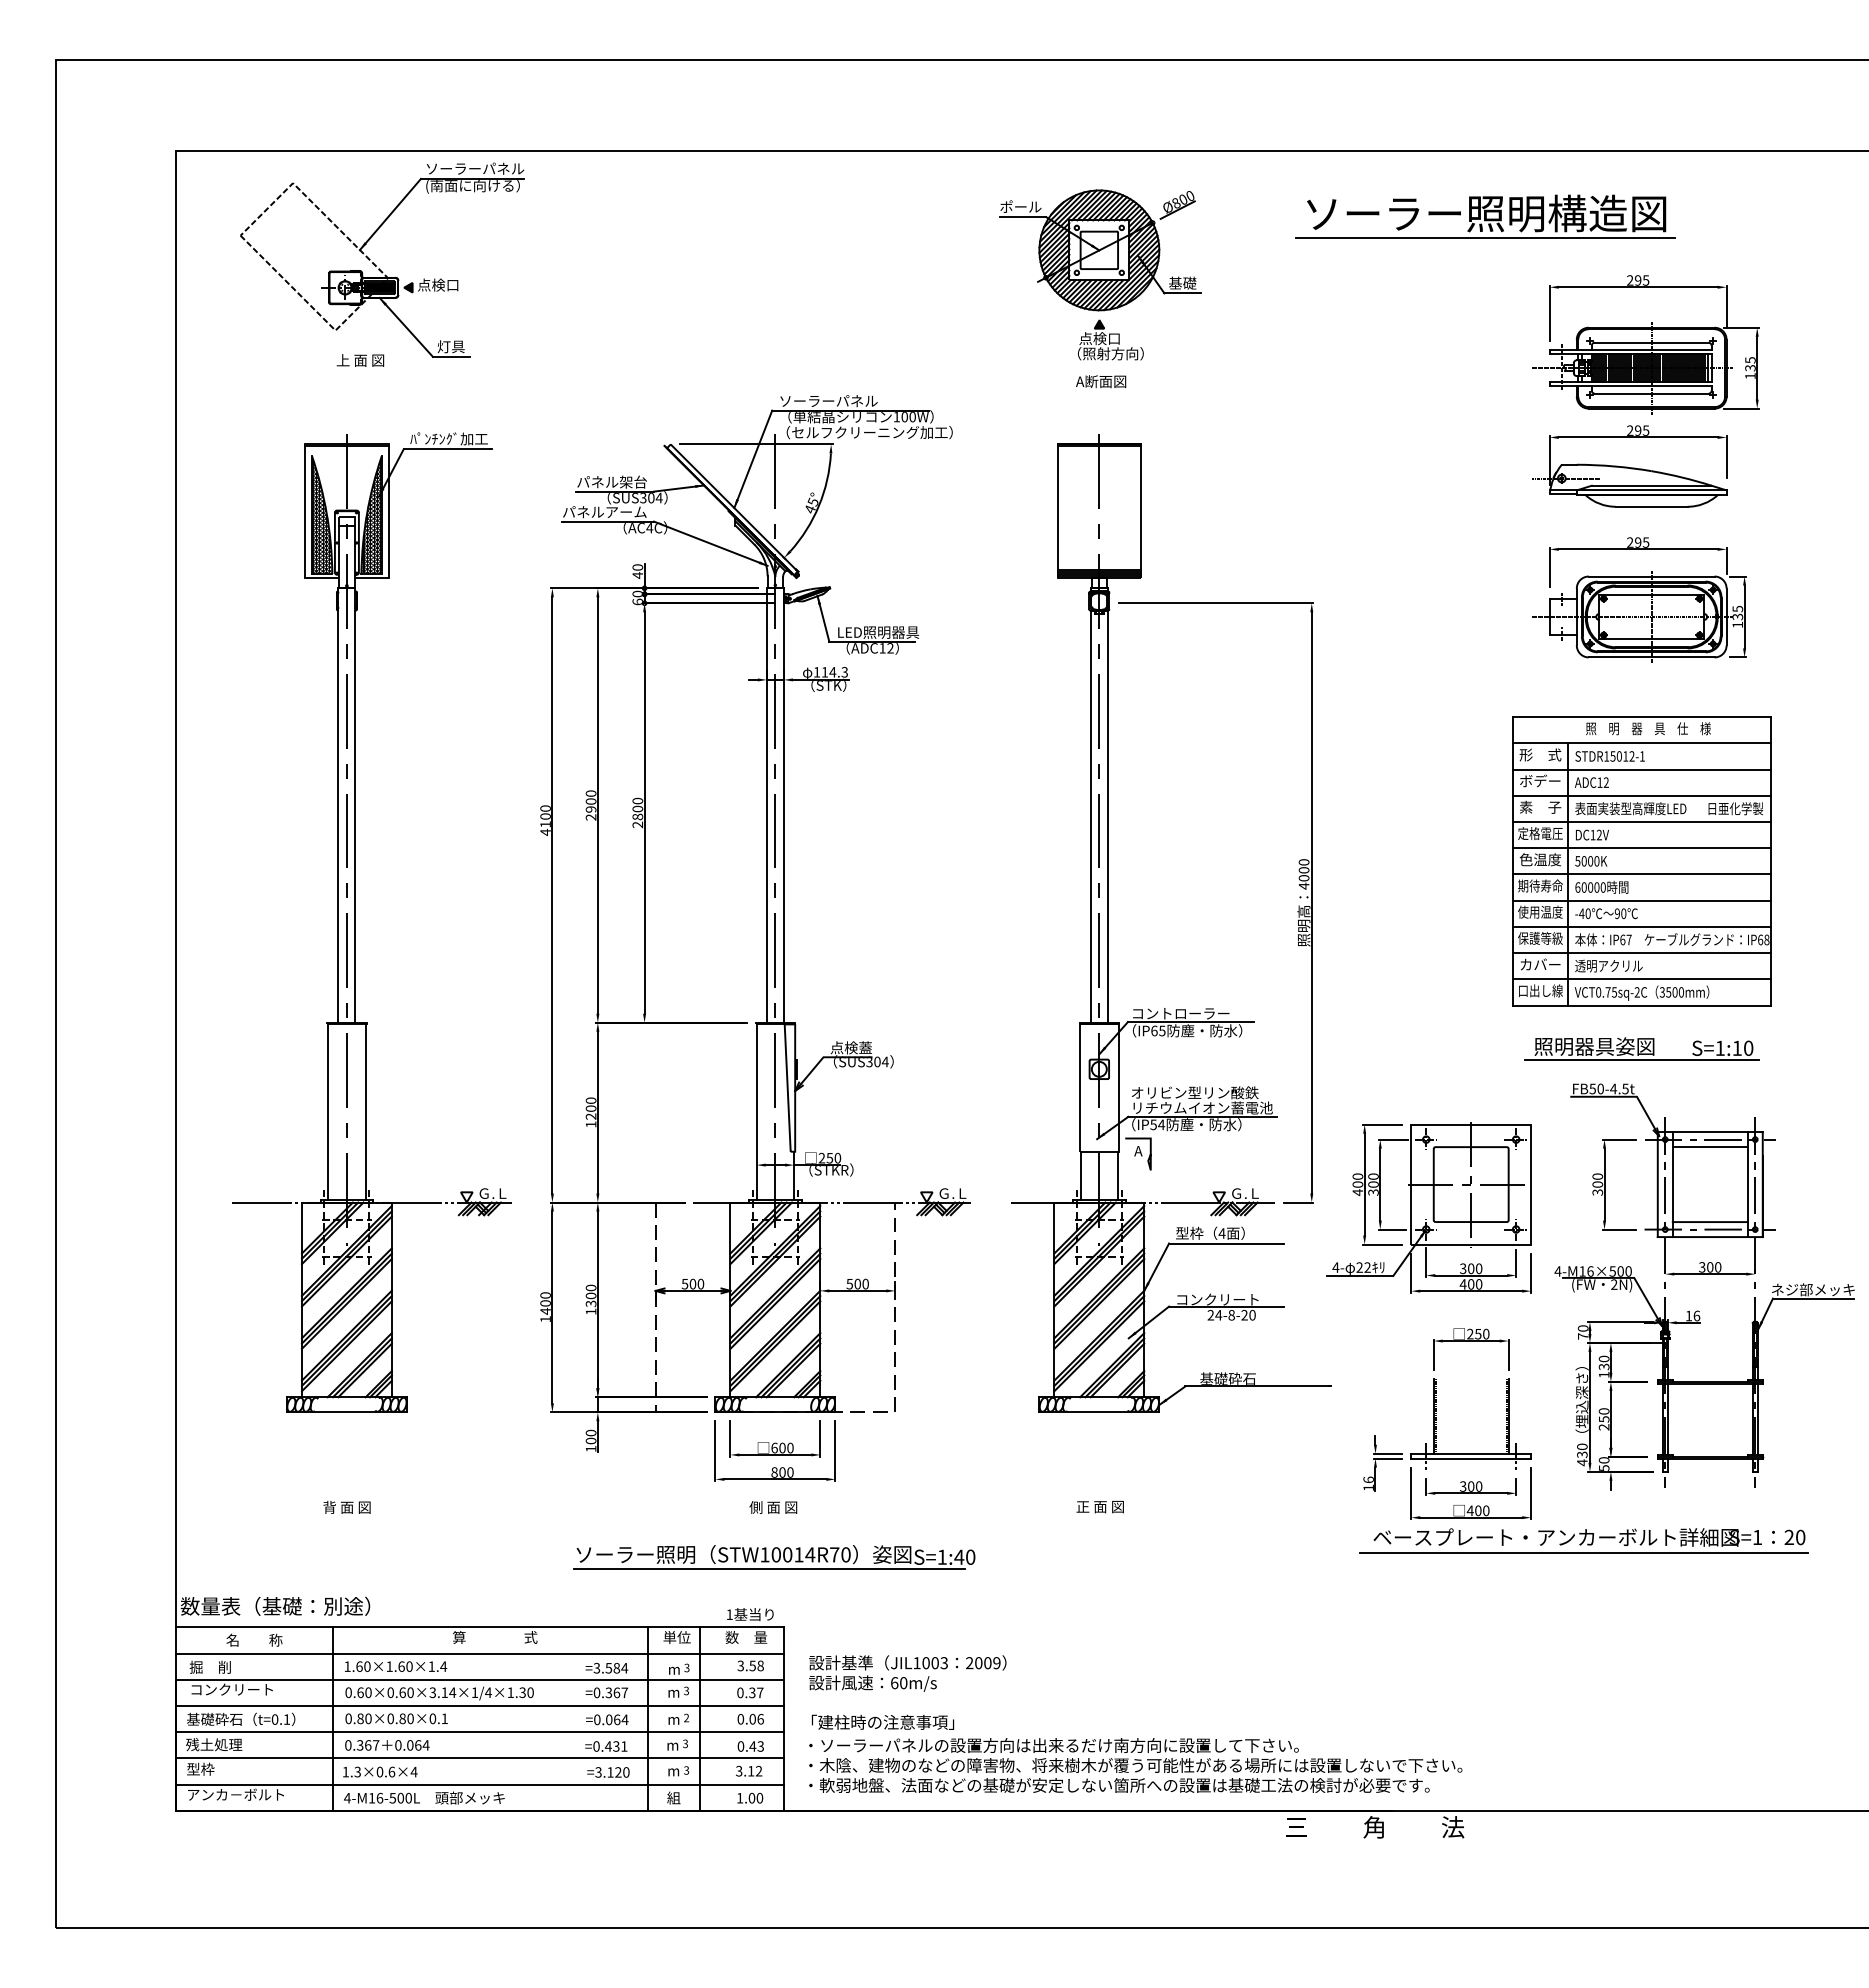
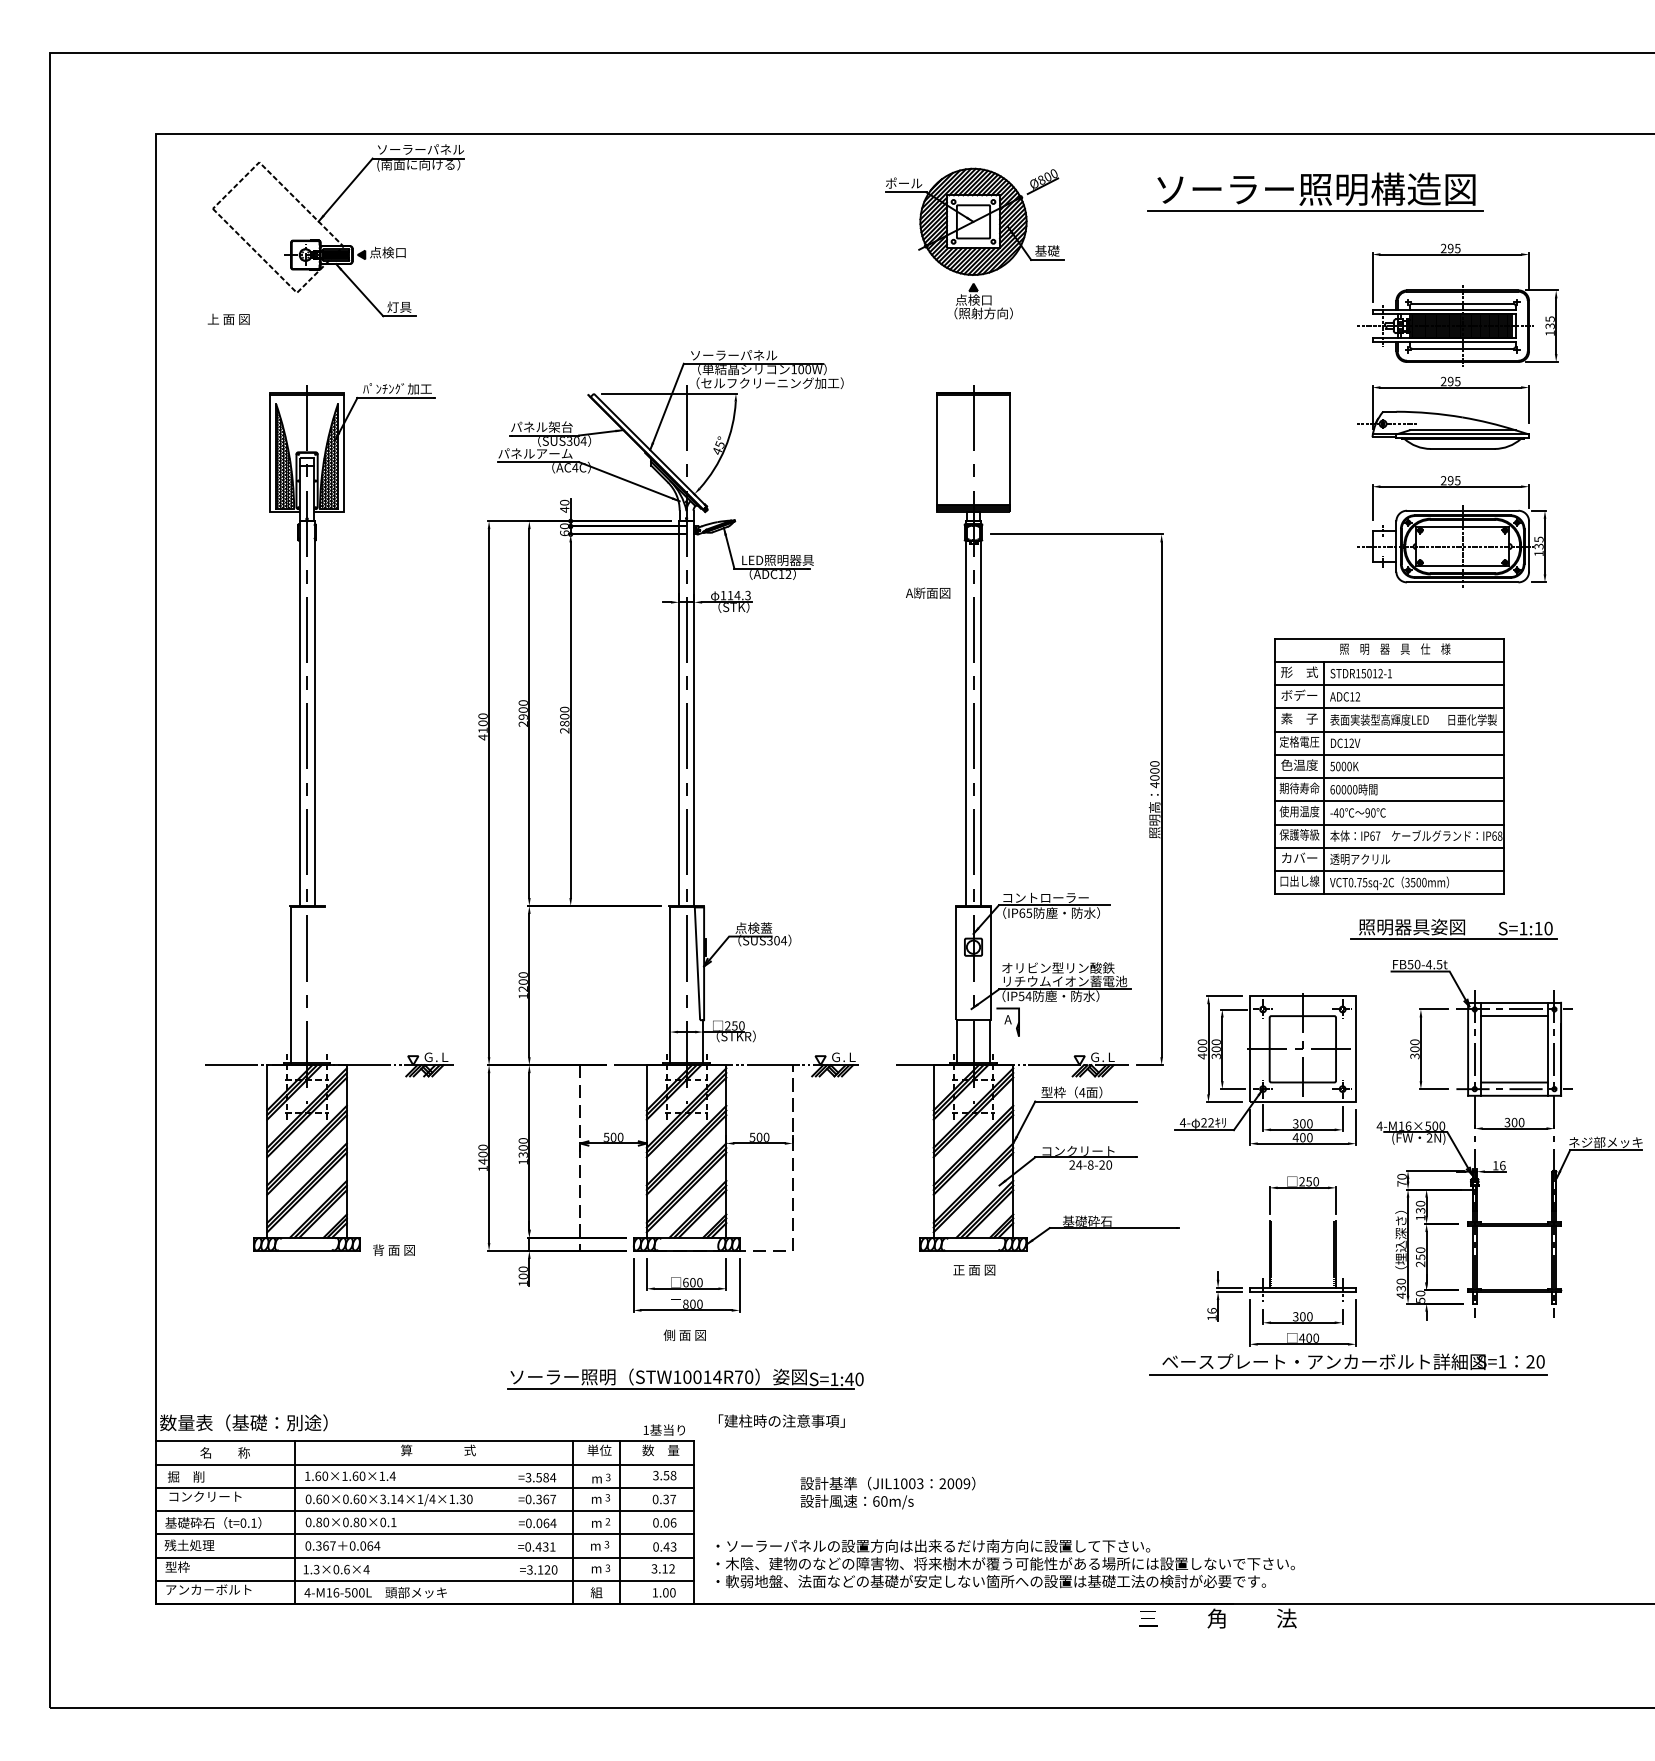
text: (360, 360) -> (228, 319), moved
text: (1101, 381) -> (928, 593), moved
part: (1641, 861) -> (1389, 766), moved
line: (365, 1111) -> (323, 984), removed
text: (346, 1507) -> (393, 1250), moved
text: (1099, 1507) -> (973, 1270), moved
part: (1583, 1540) -> (1348, 1364), moved
text: (907, 1673) -> (887, 1492), moved
text: (882, 1721) -> (781, 1420), moved

